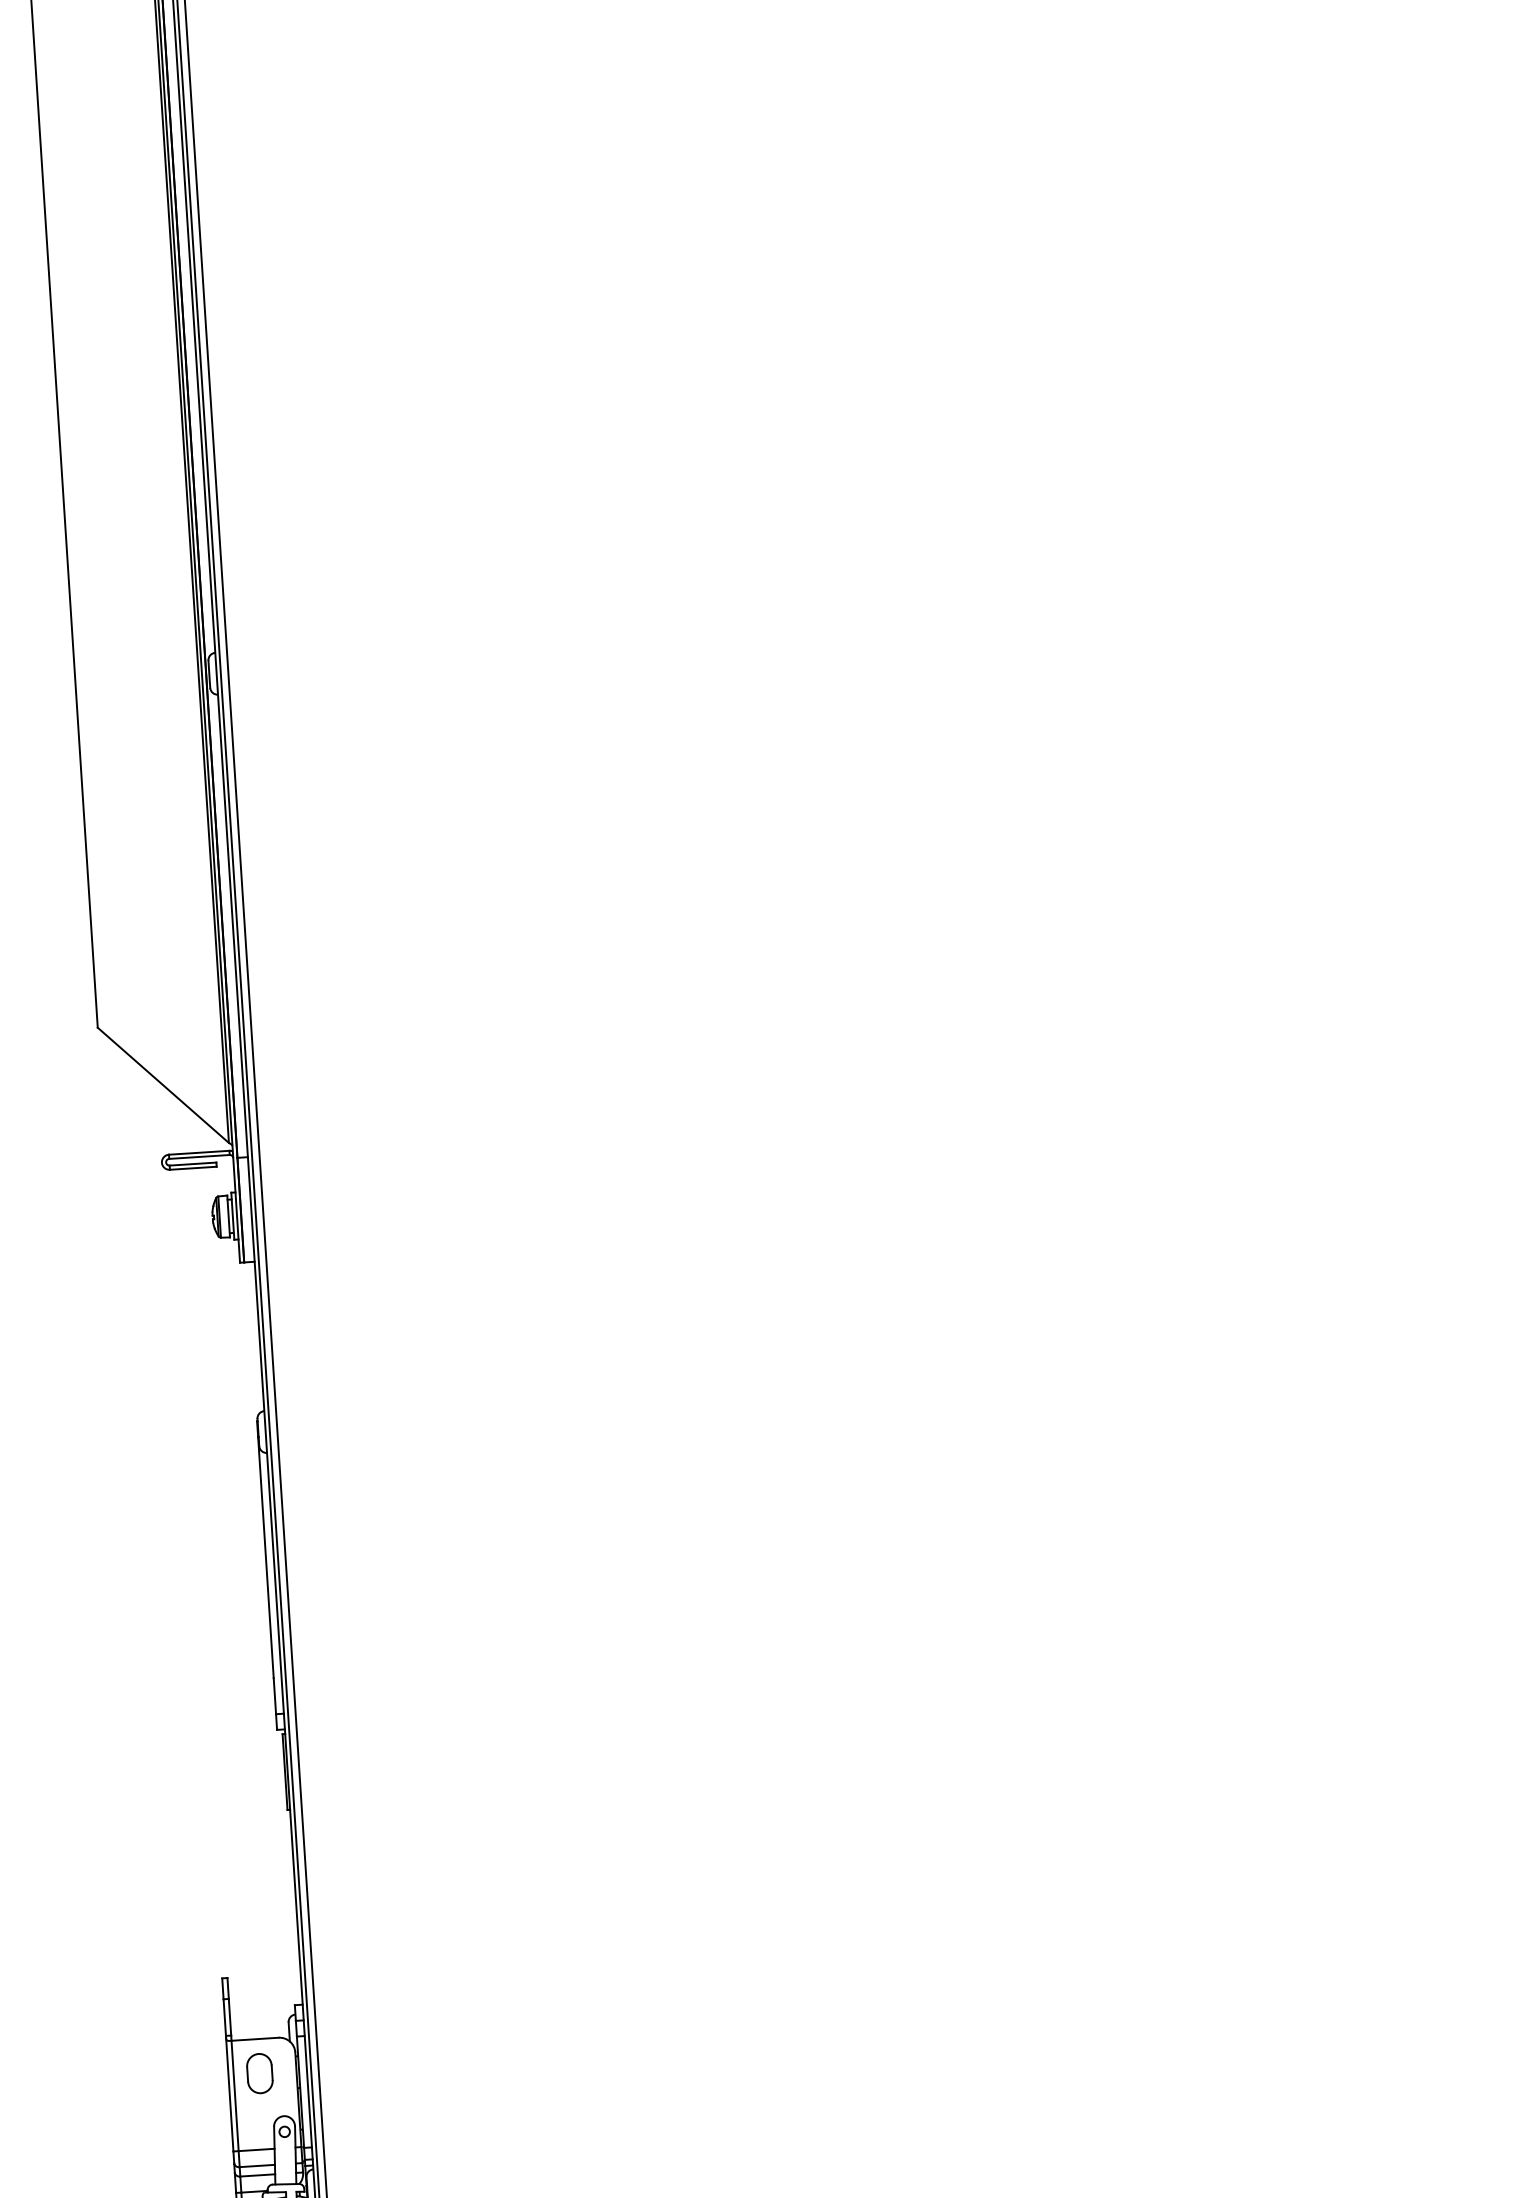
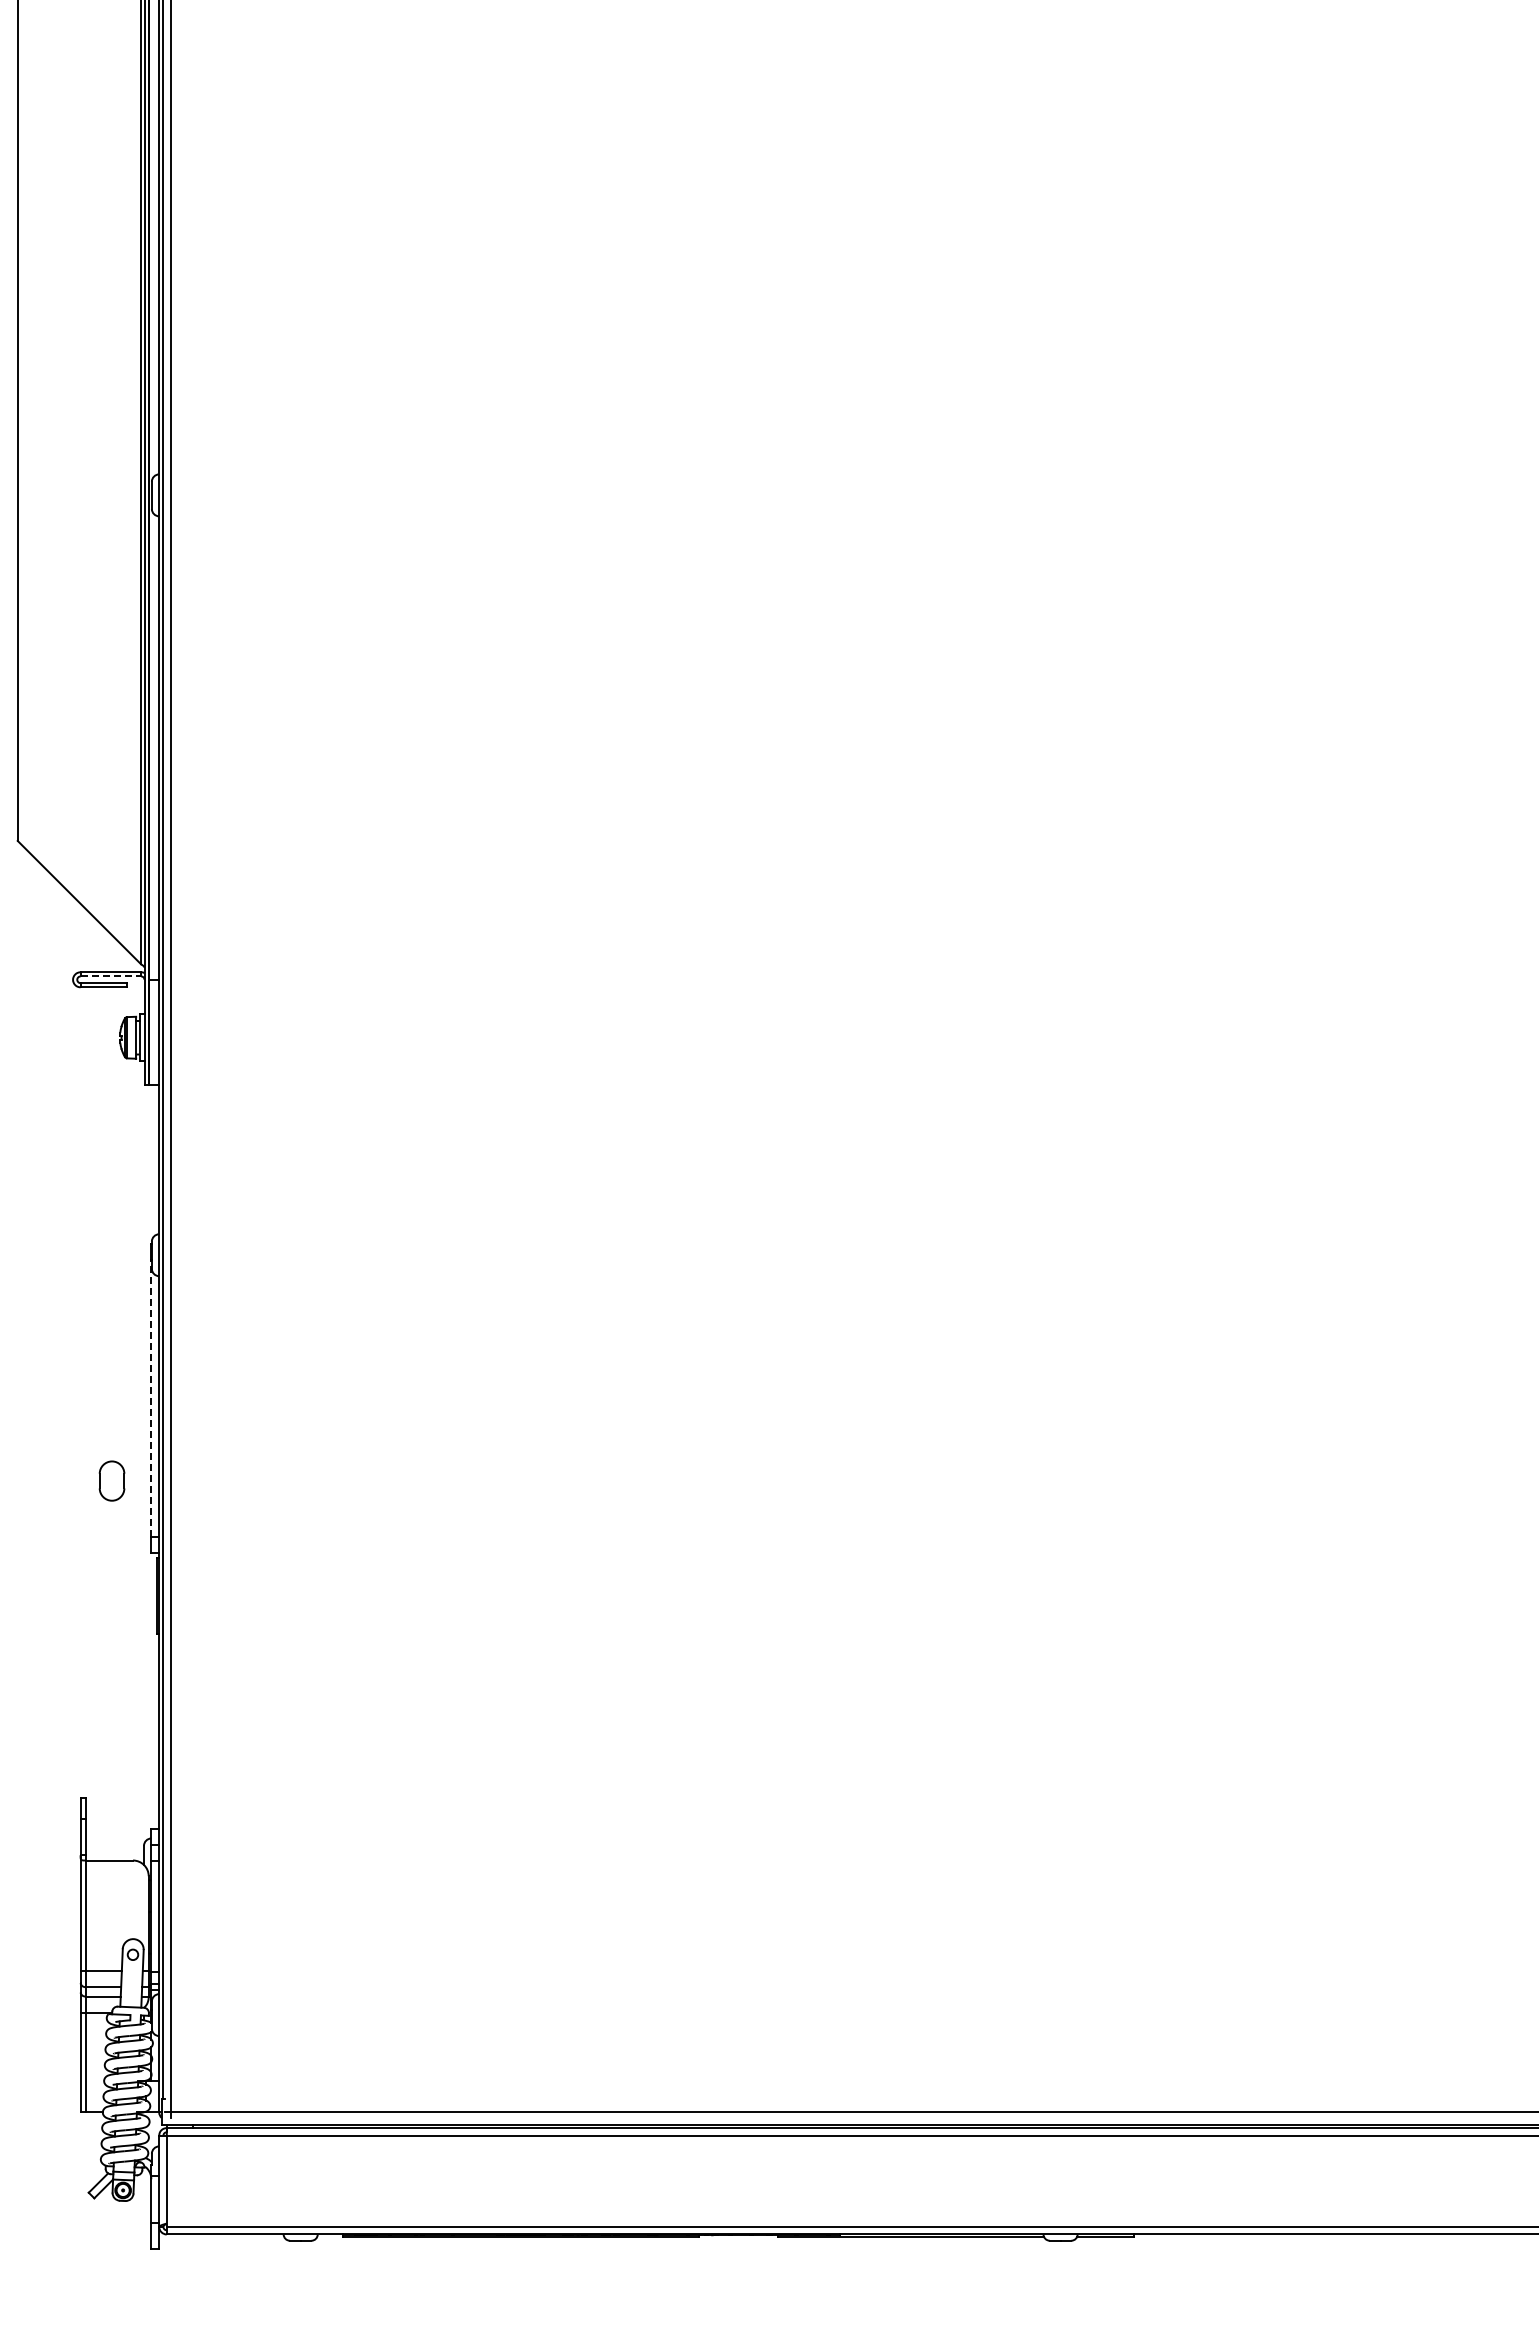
line: (200, 1156) -> (111, 976), solid -> dashed
line: (267, 1575) -> (151, 1398), solid -> dashed
part: (259, 2073) -> (111, 1480), moved

